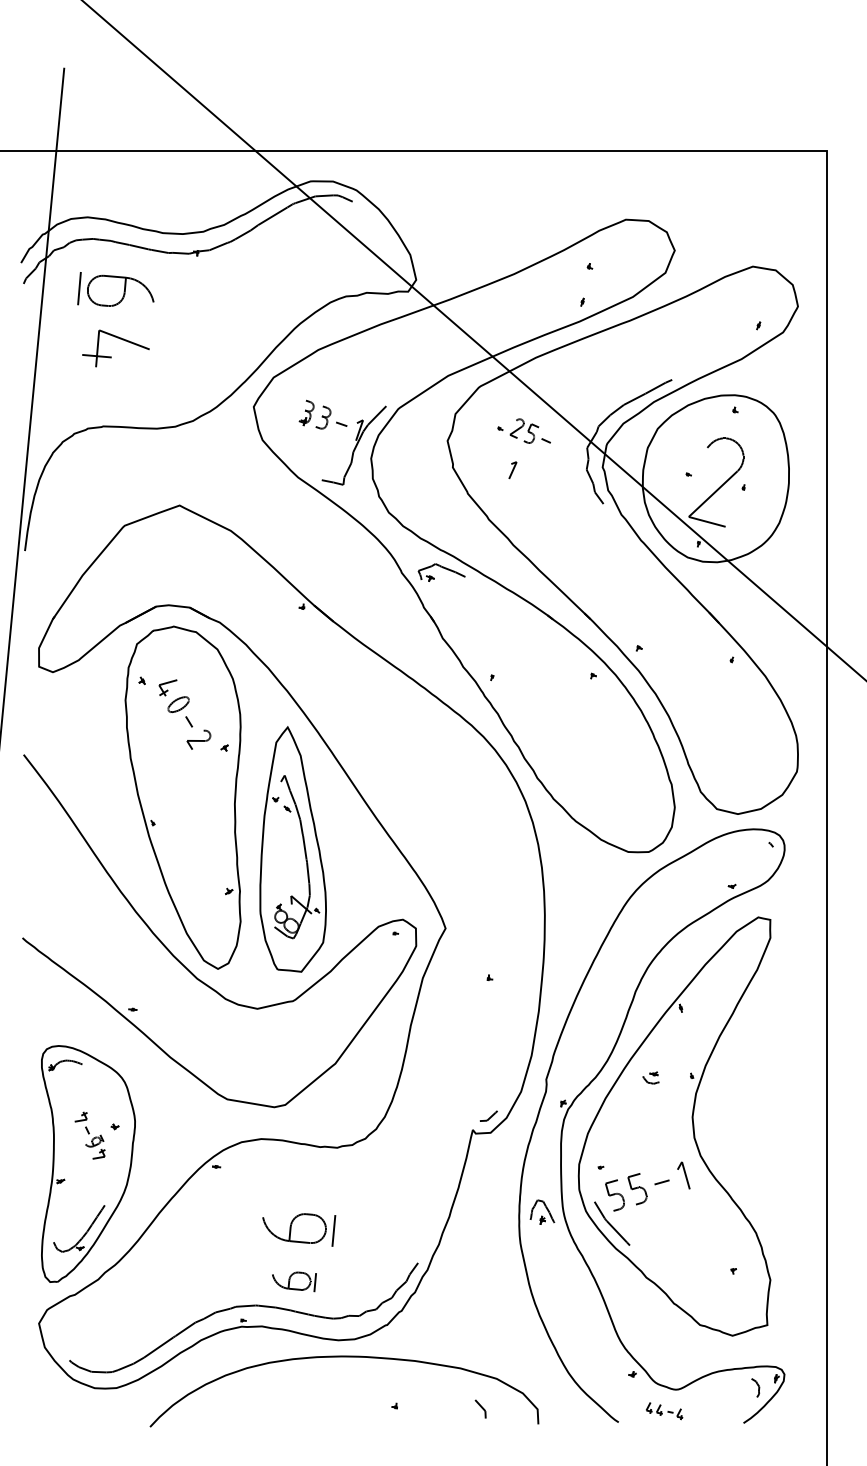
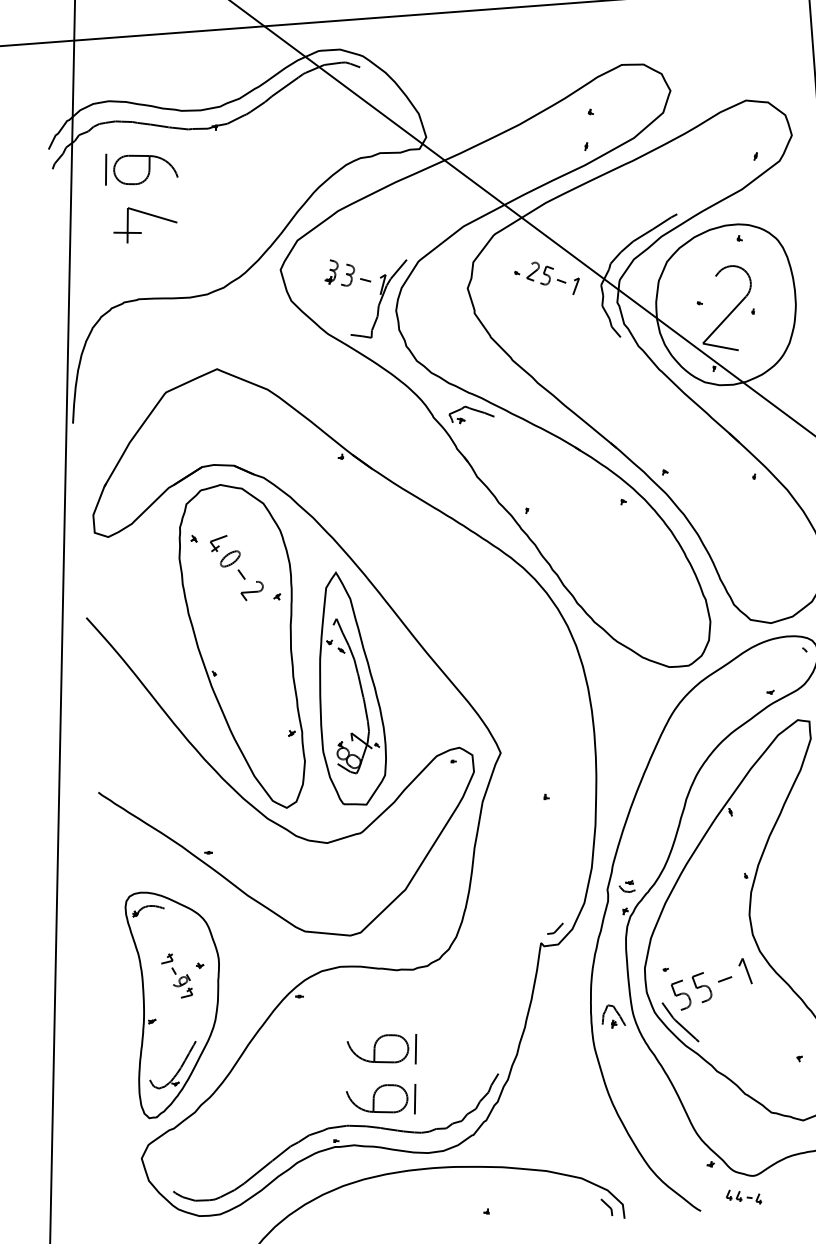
part: (512, 470) -> (575, 286), moved
part: (650, 1077) -> (626, 886), moved
part: (294, 1281) -> (382, 1100), size x1.67
part: (480, 1408) -> (606, 1206), moved

